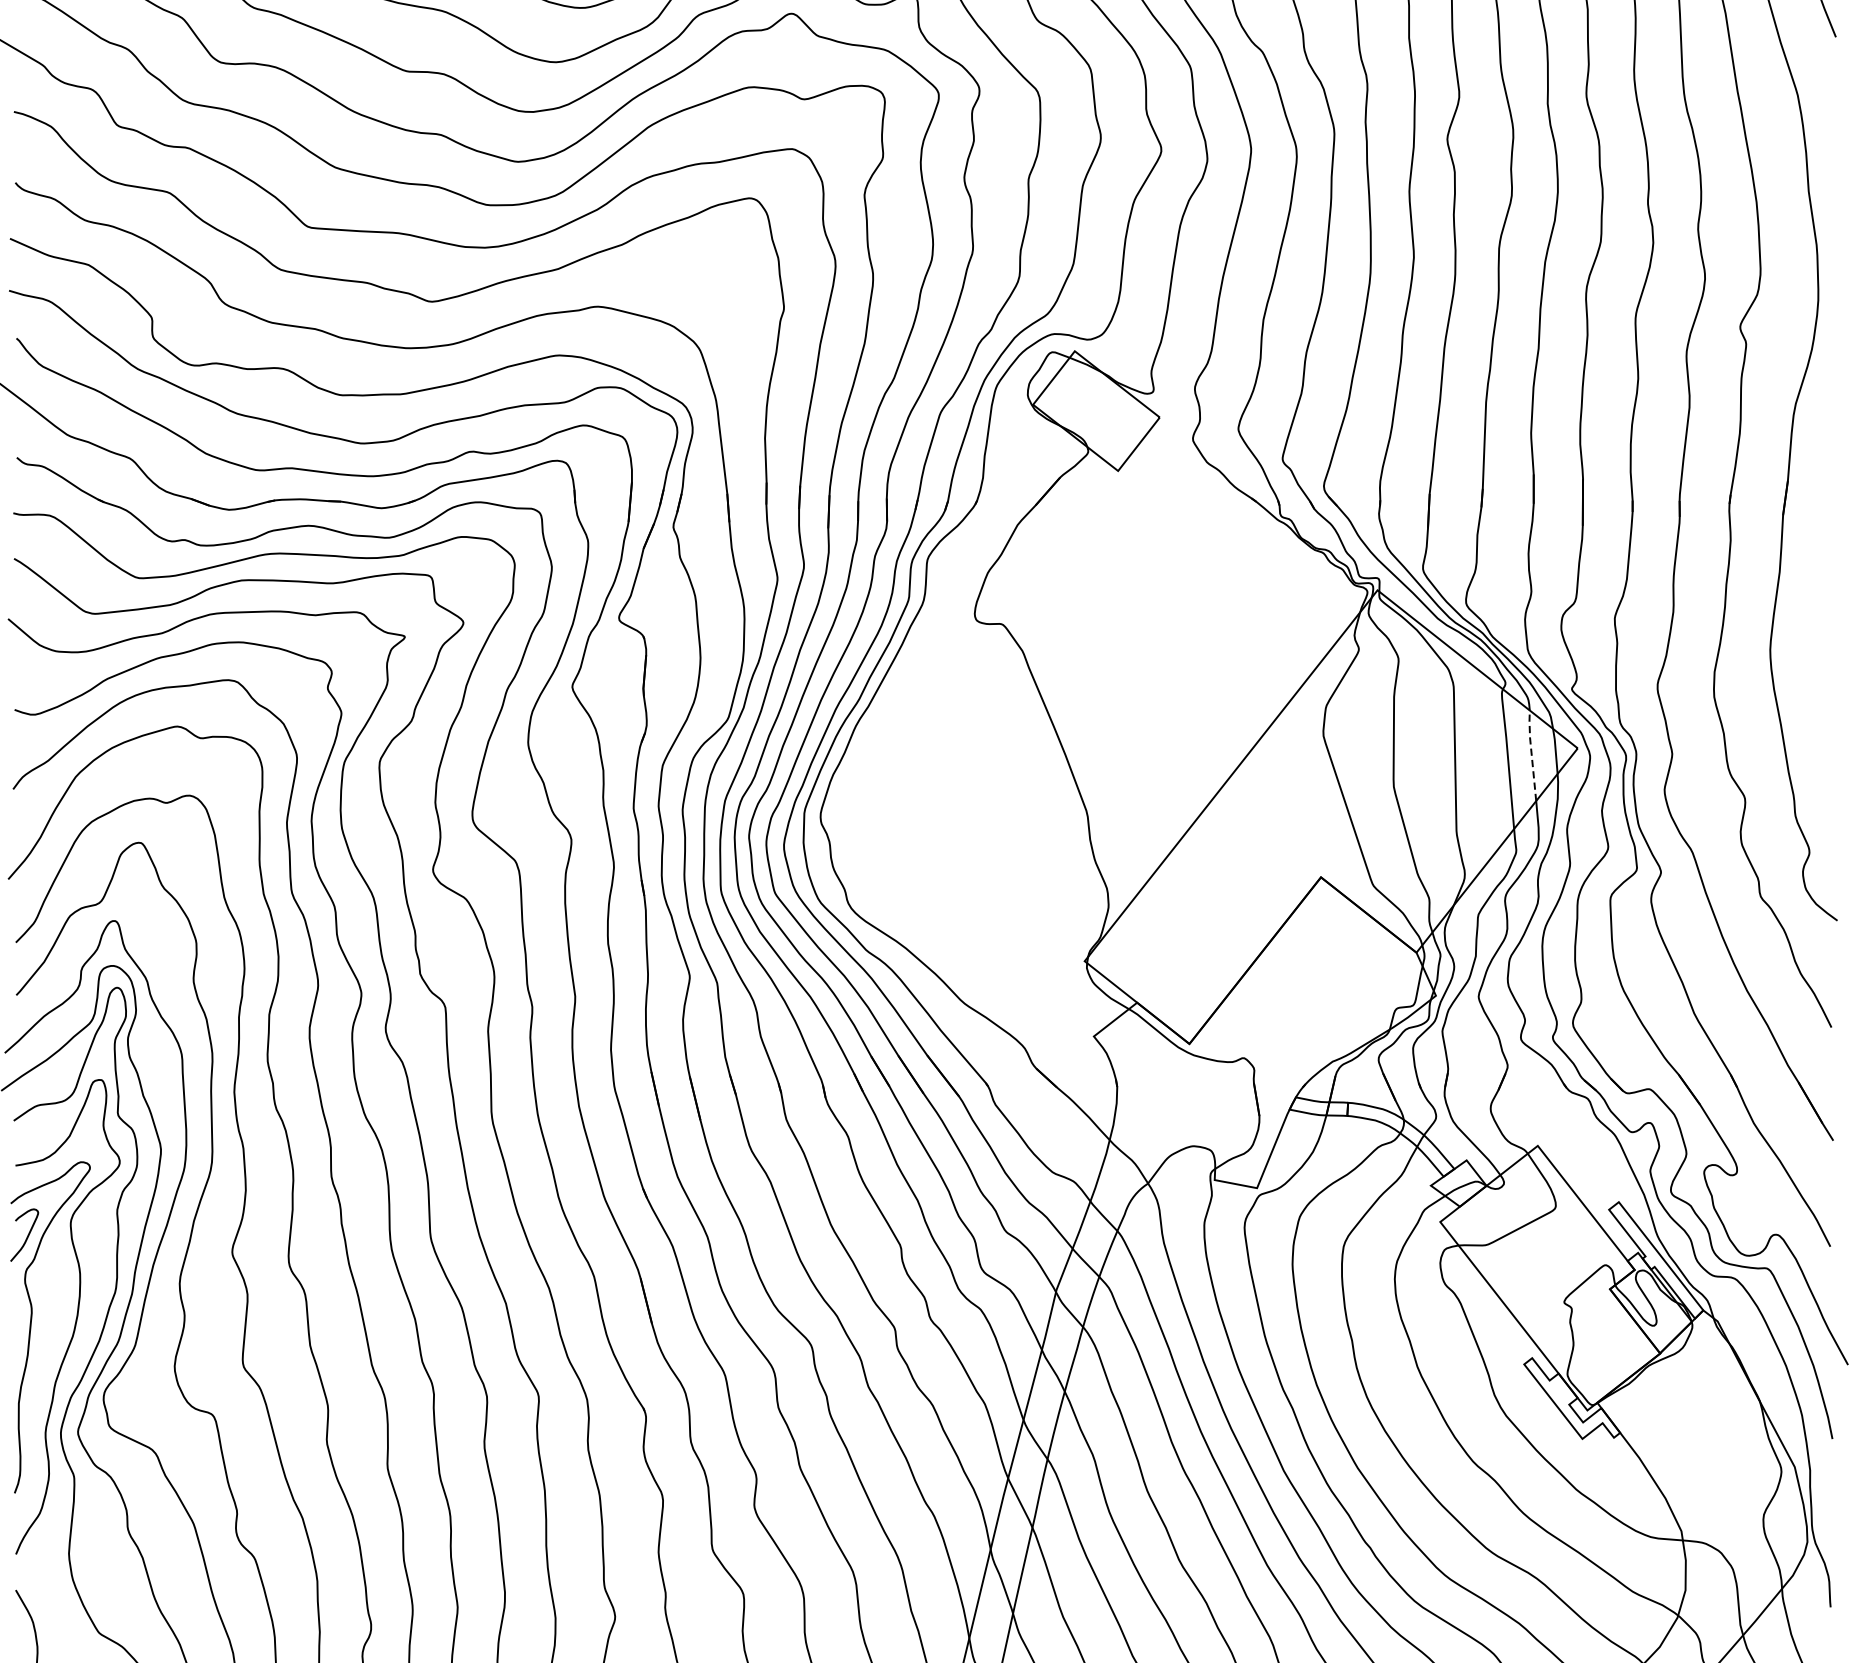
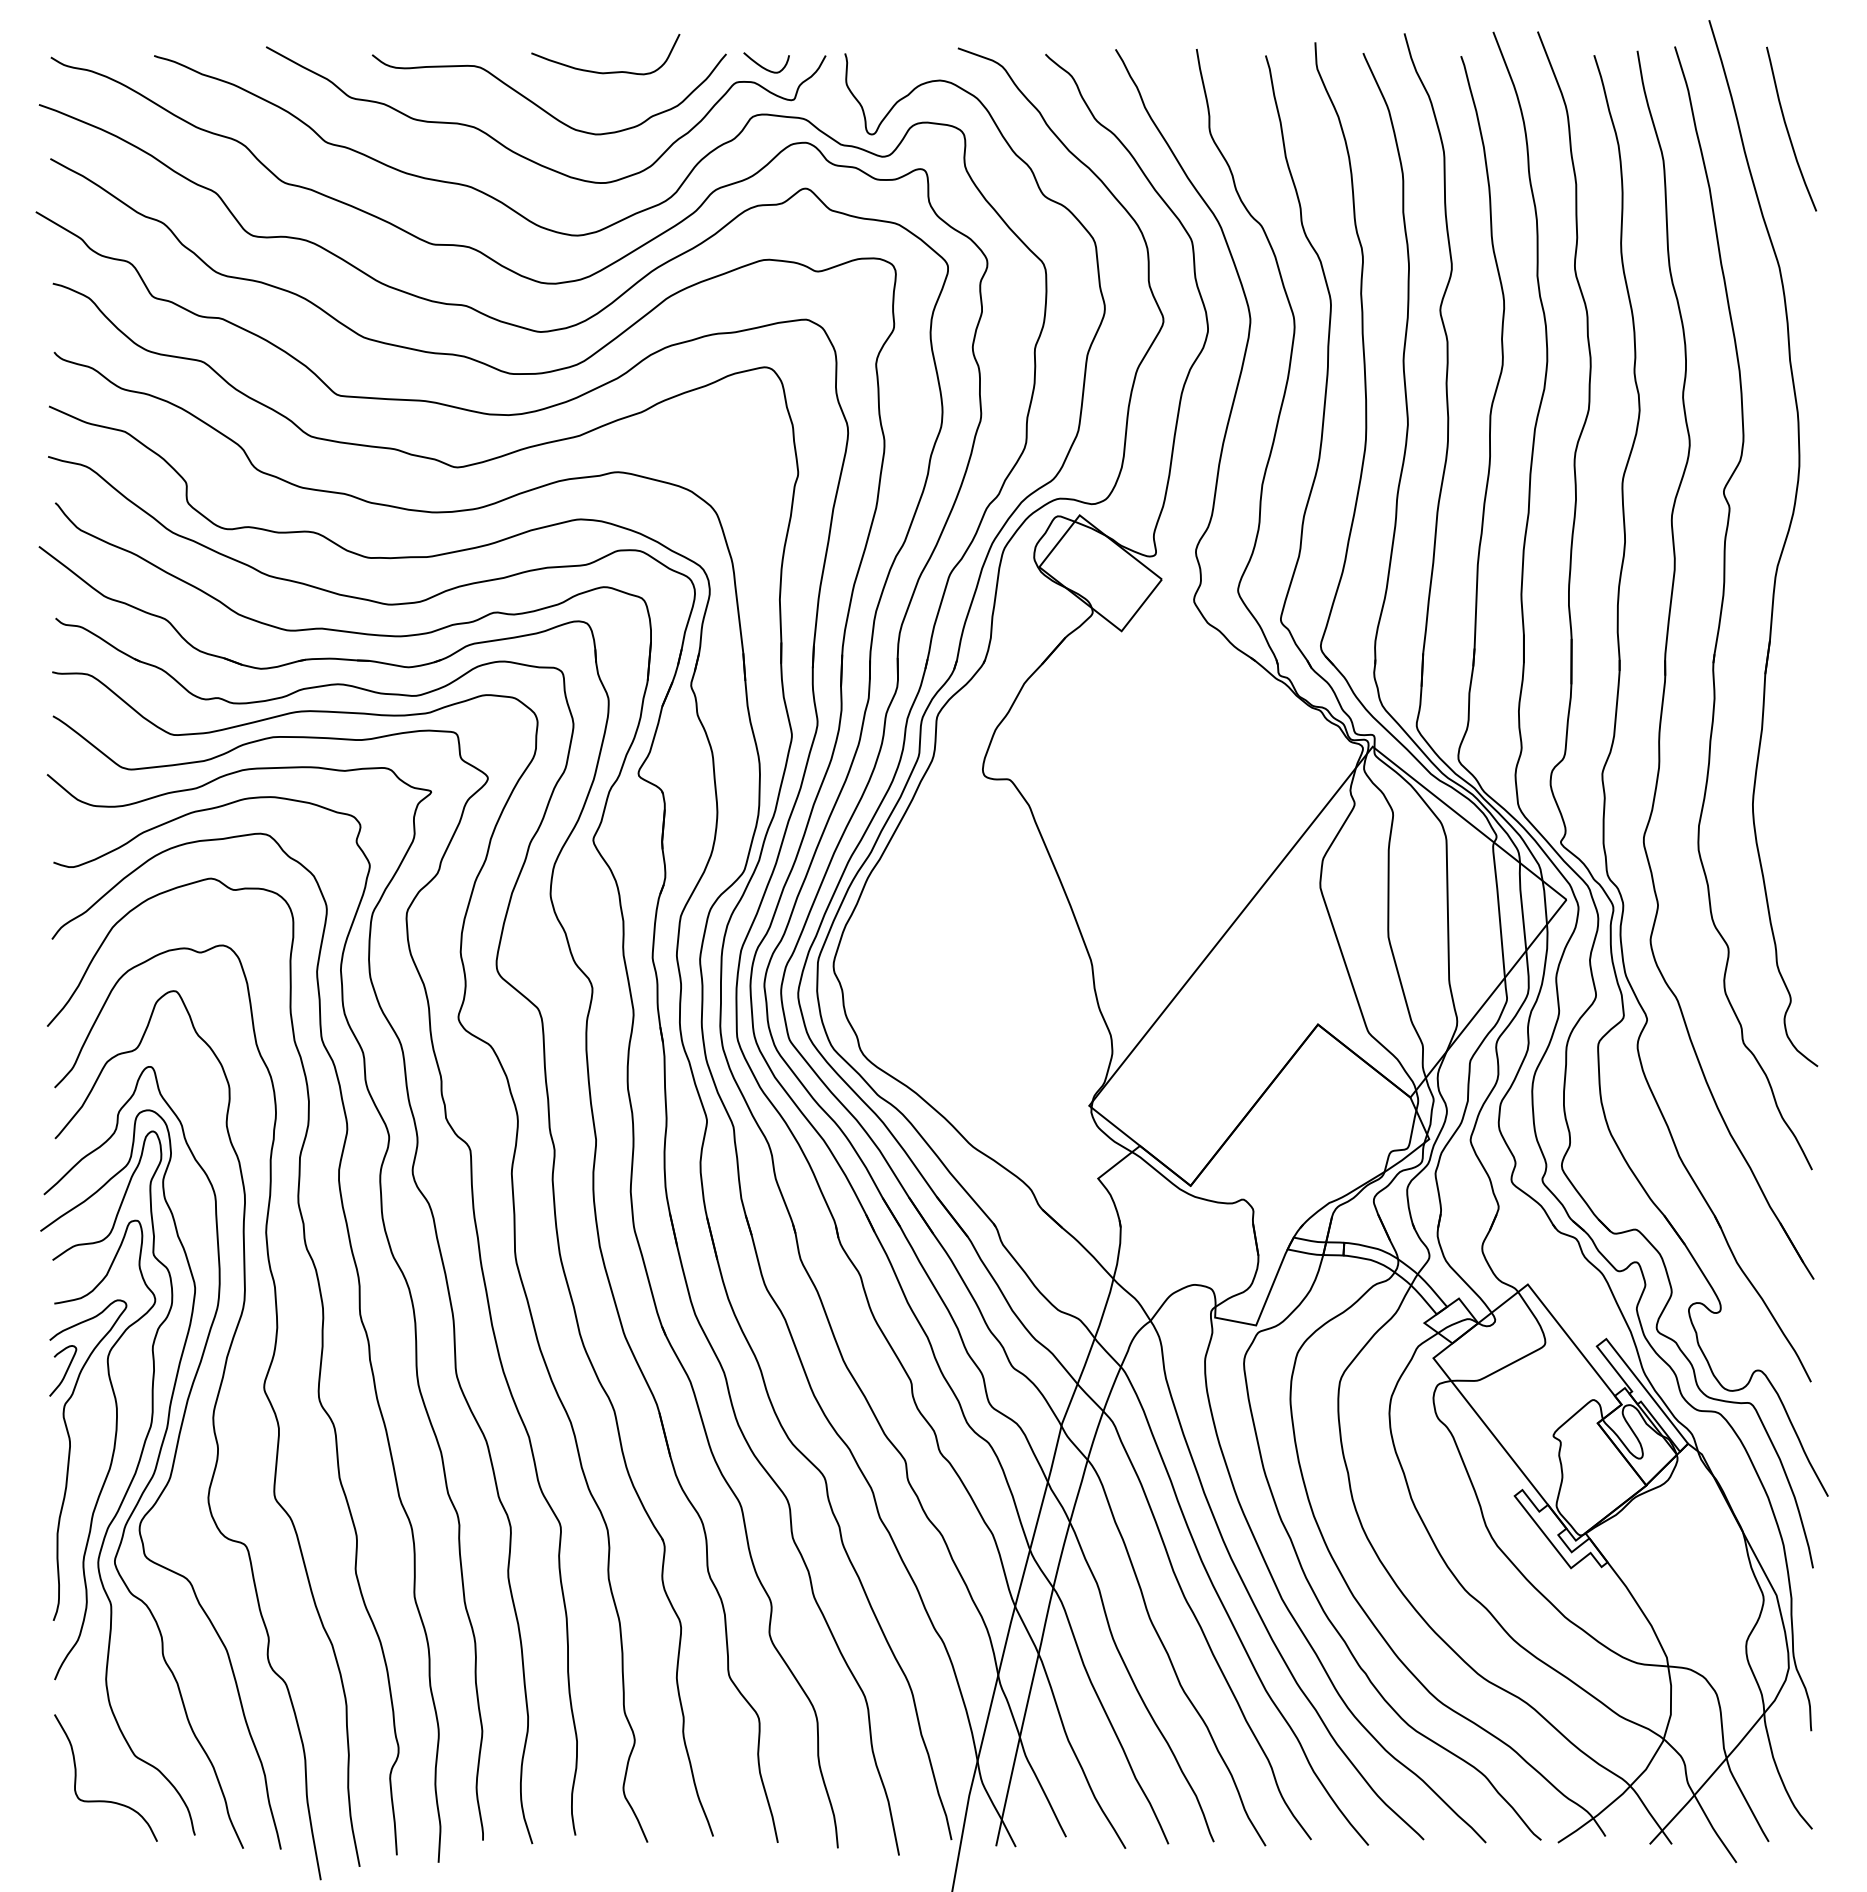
line: (1531, 754) -> (1521, 905), dashed -> solid

